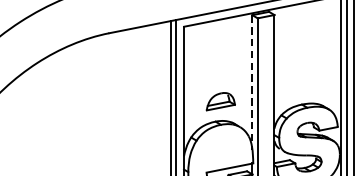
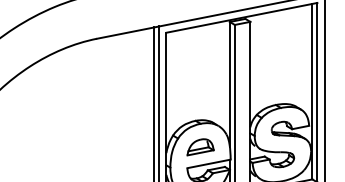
line: (251, 82) -> (229, 84), dashed -> solid
part: (220, 101) -> (200, 147), moved

